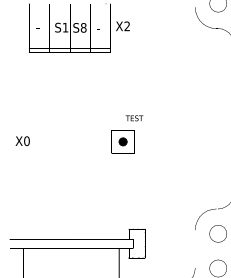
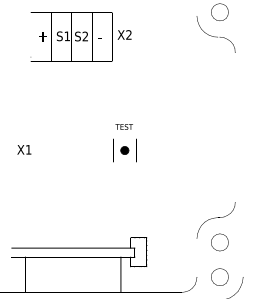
text: (40, 27) -> (42, 36), - -> +
text: (83, 27) -> (85, 36), S8 -> S2
text: (133, 117) -> (123, 126), moved
text: (26, 140) -> (28, 149), X0 -> X1

